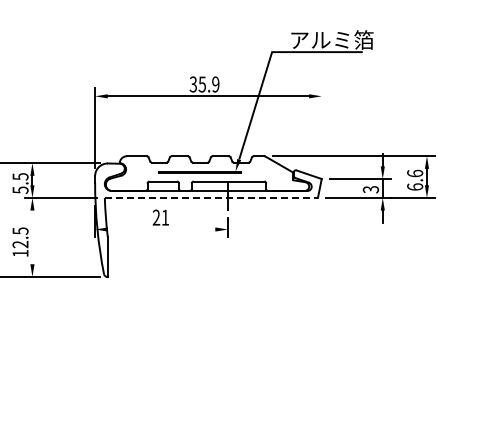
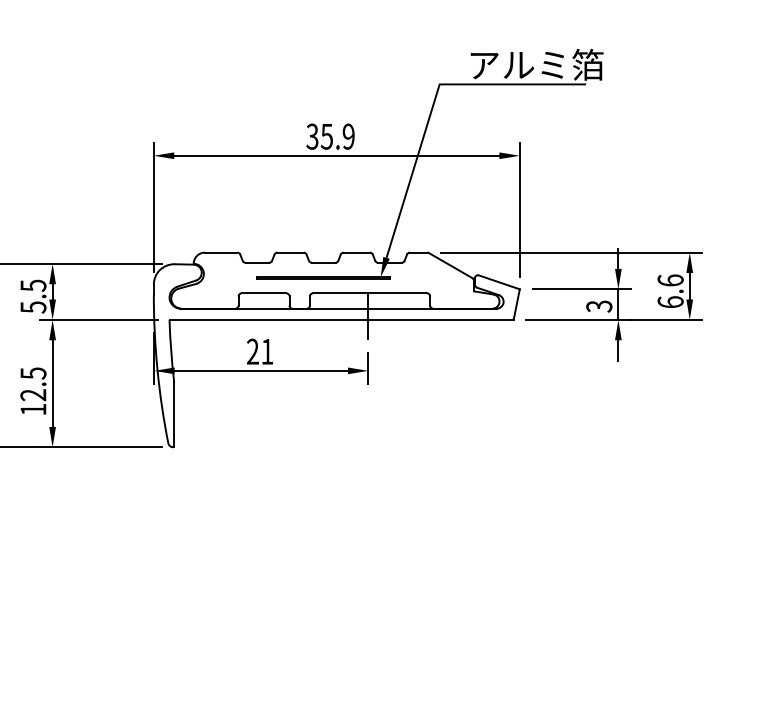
line: (321, 129) -> (519, 209), added
line: (211, 197) -> (341, 319), dashed -> solid
line: (161, 229) -> (261, 370), added
line: (32, 237) -> (52, 383), added

